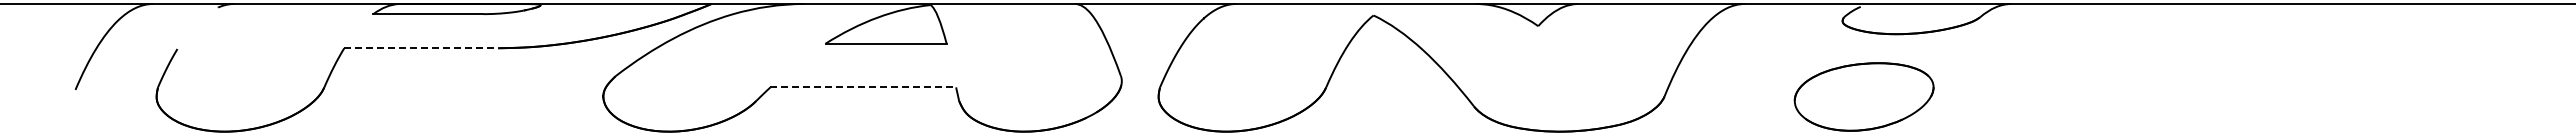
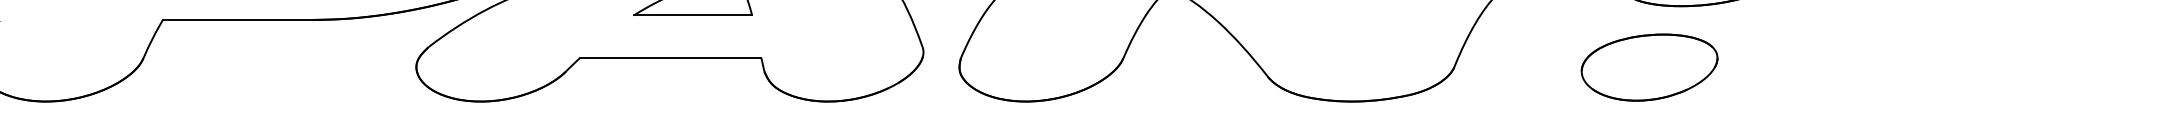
line: (421, 48) -> (238, 20), dashed -> solid
line: (863, 87) -> (670, 58), dashed -> solid

